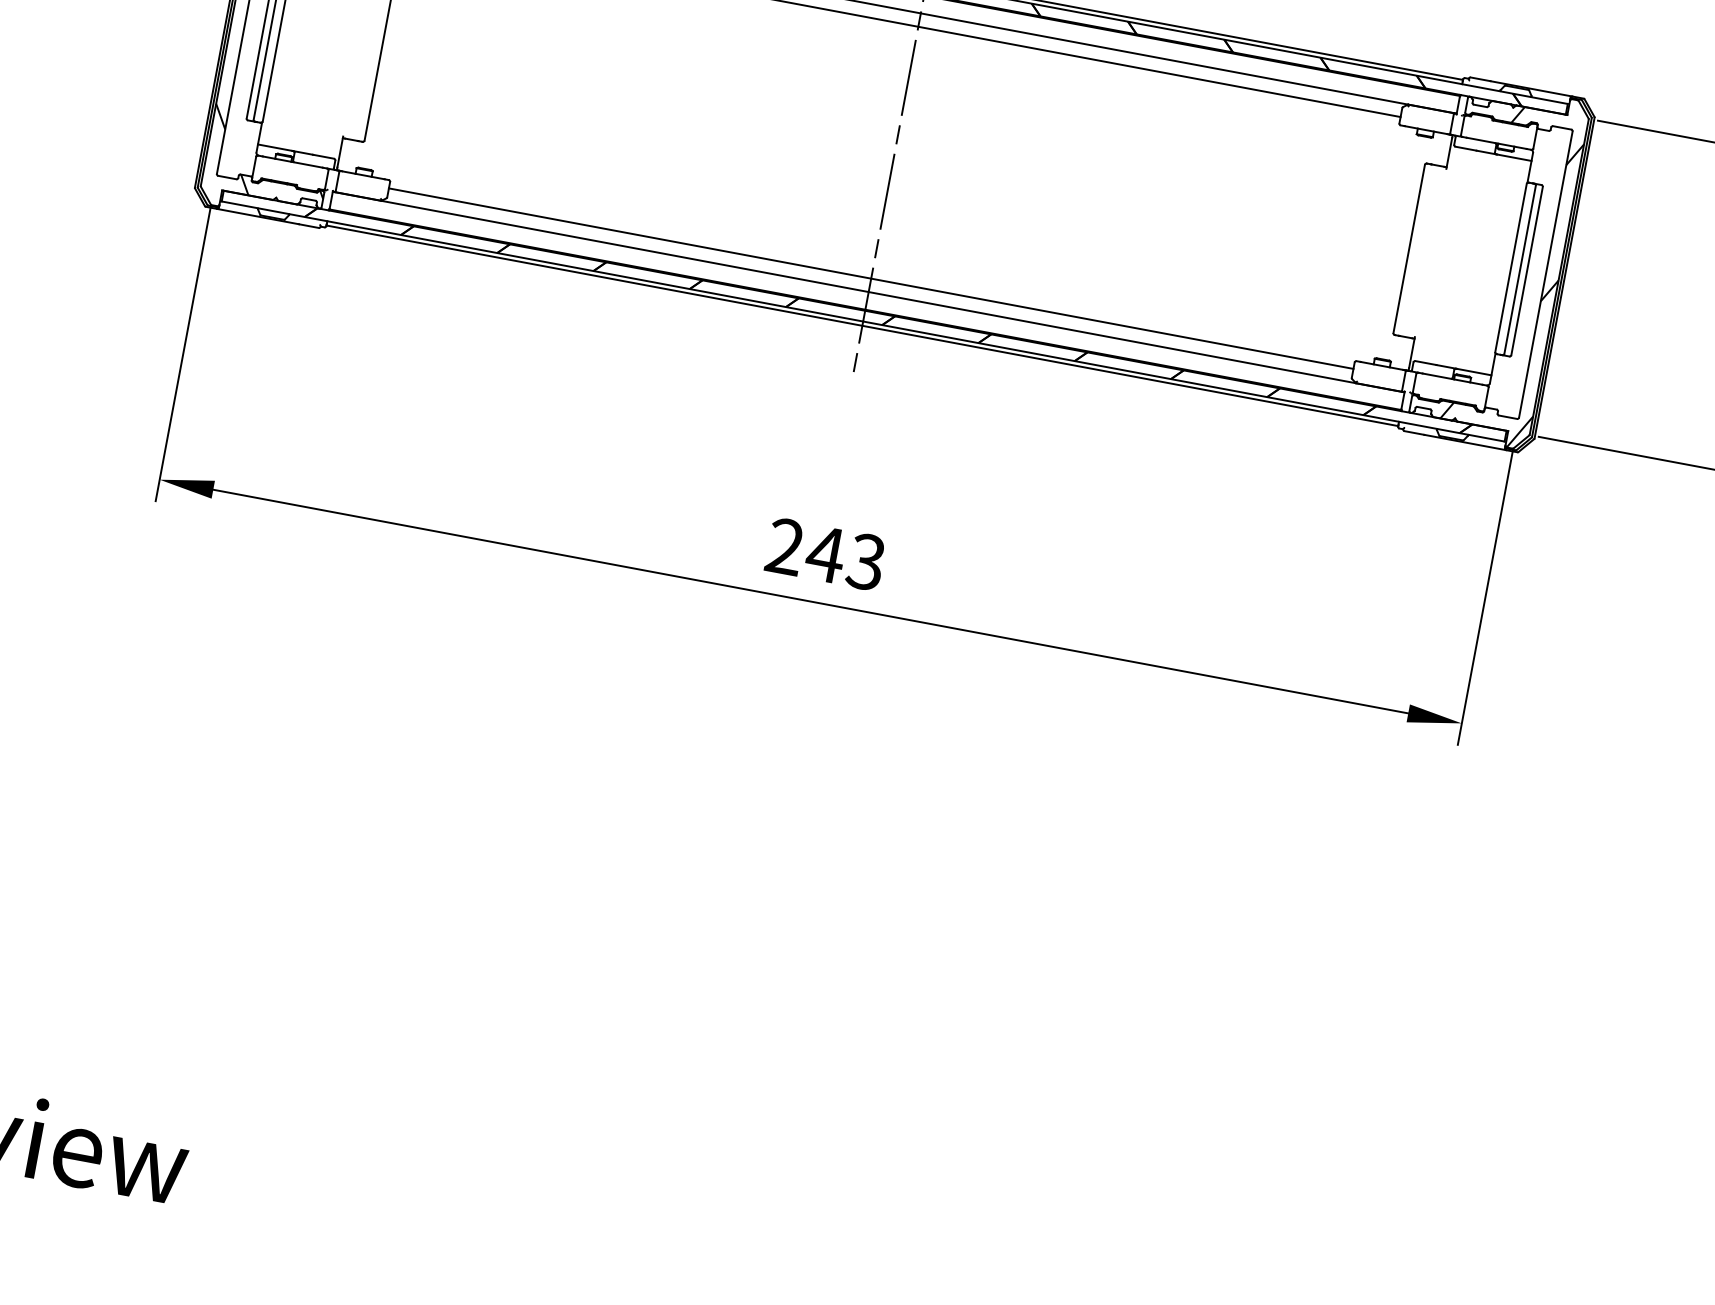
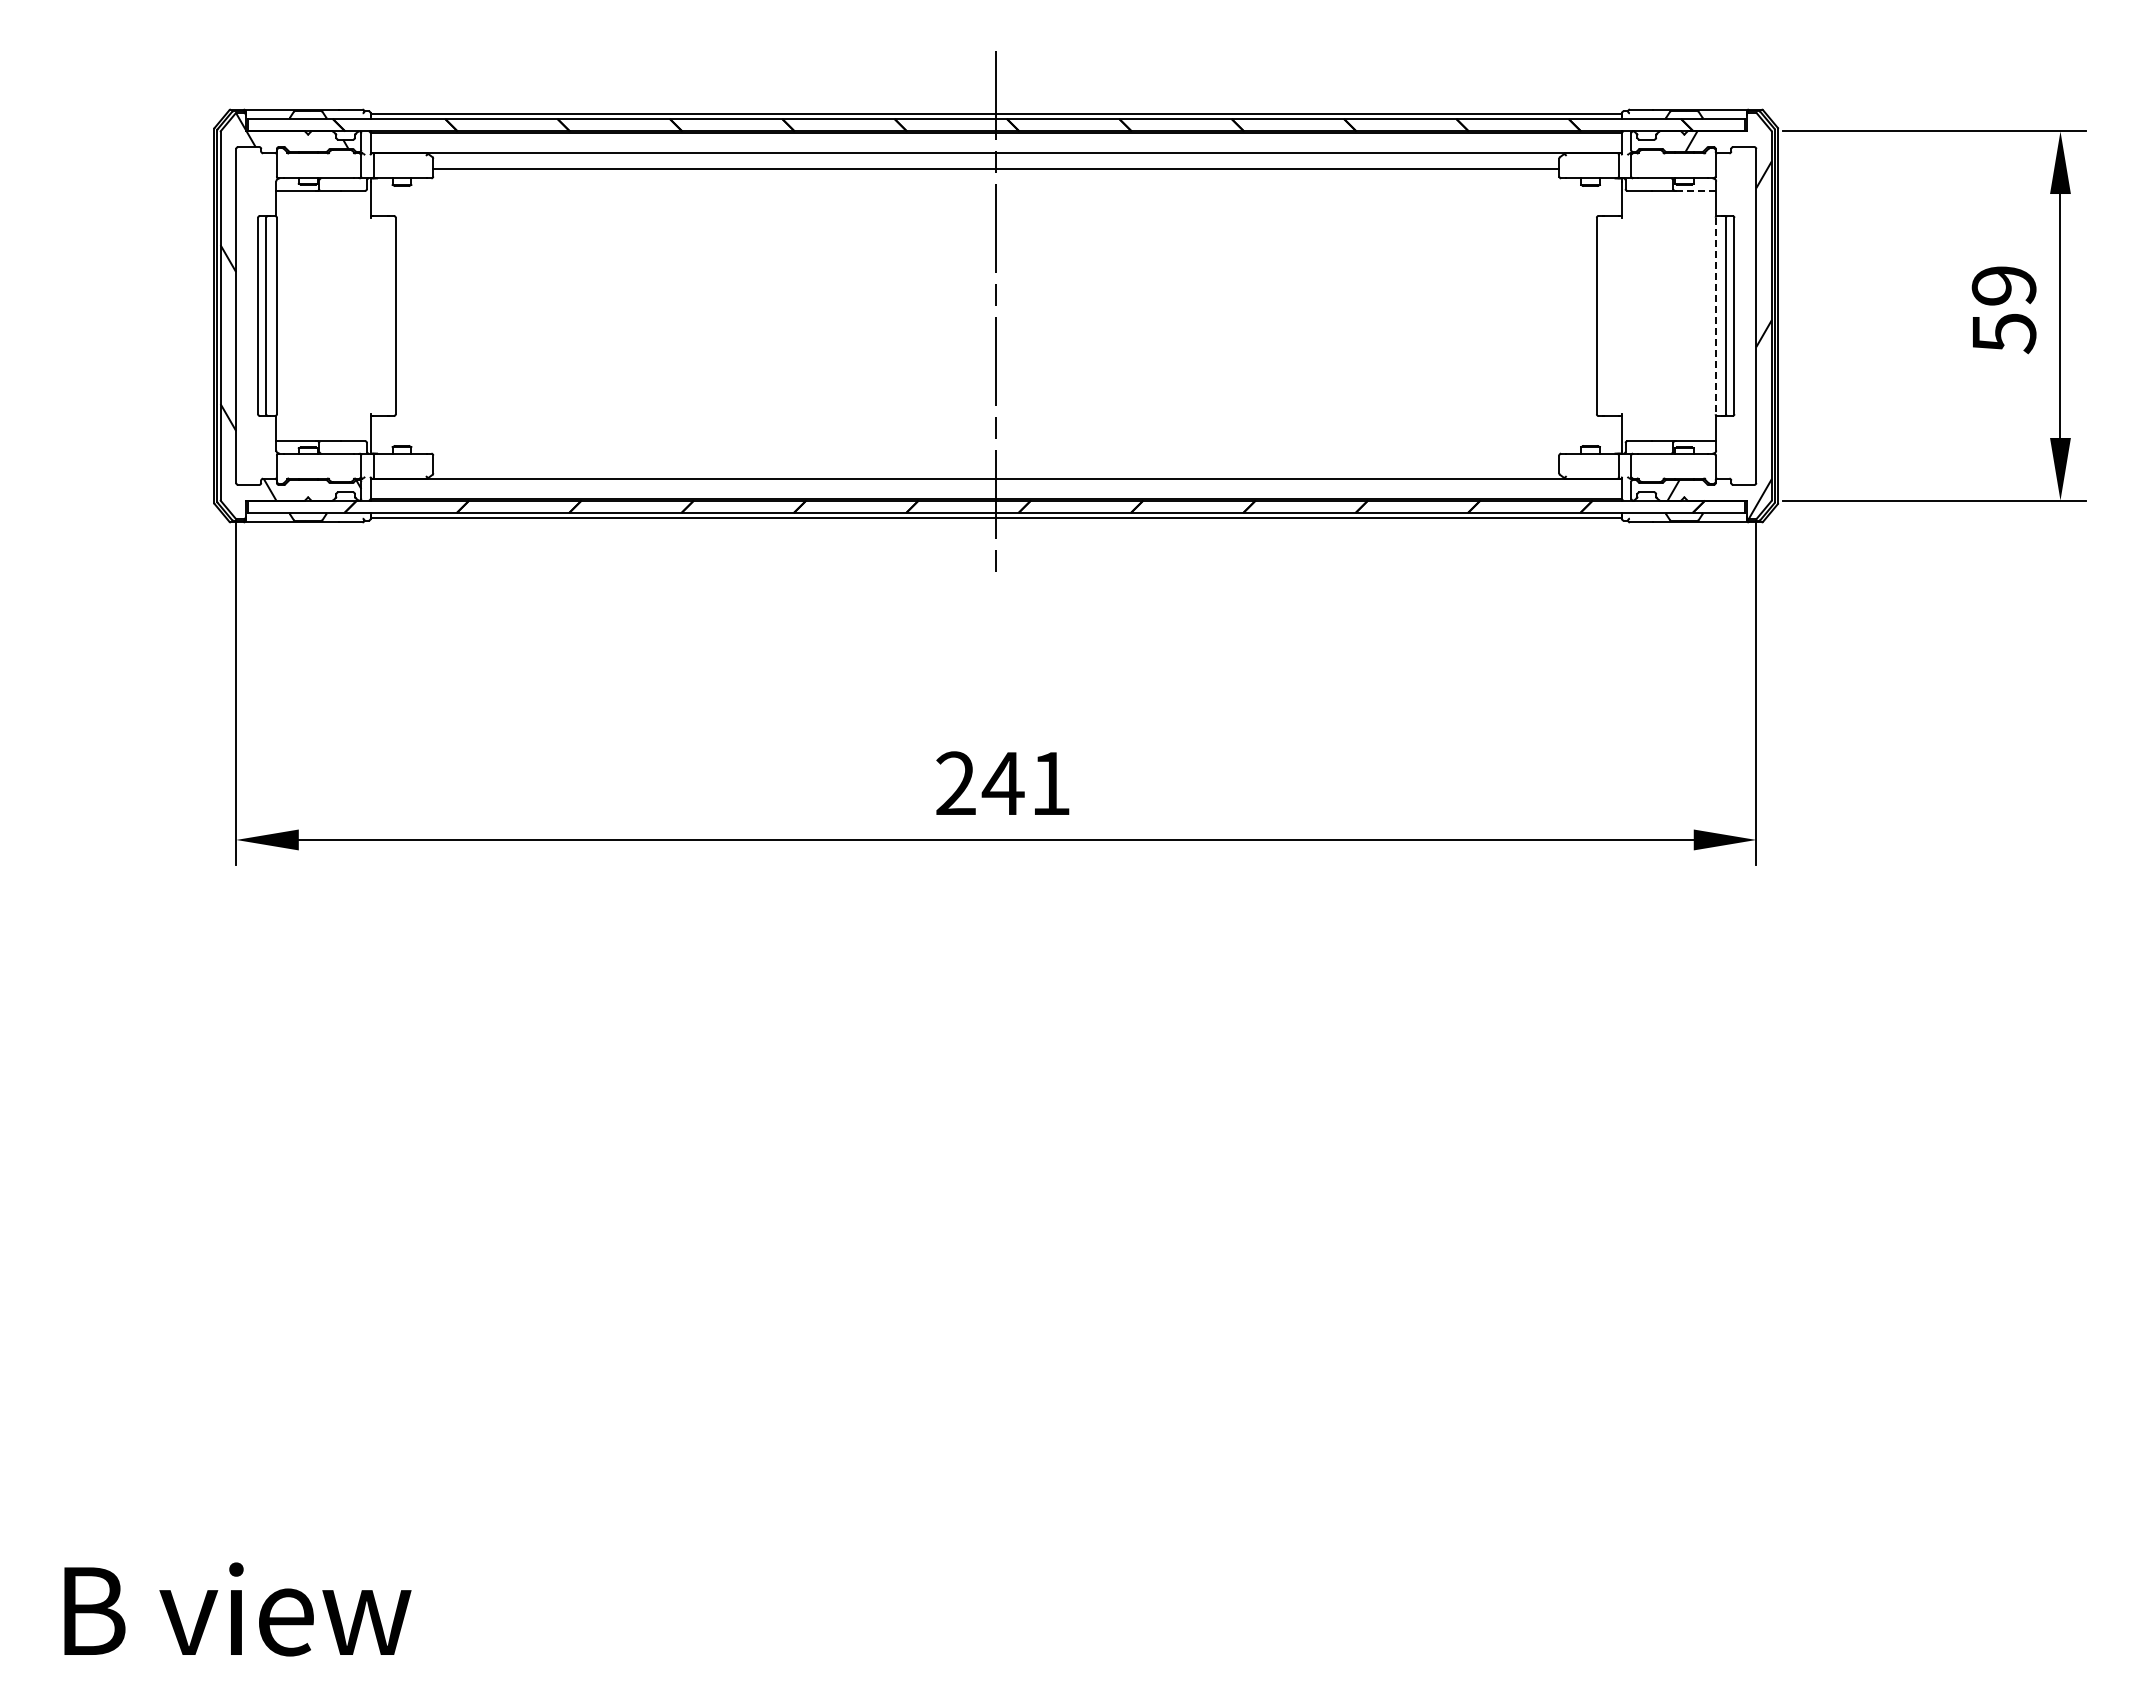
line: (1514, 157) -> (1696, 190), solid -> dashed
line: (1510, 268) -> (1715, 316), solid -> dashed
line: (871, 279) -> (996, 463), removed
text: (865, 561) -> (1049, 783), 243 -> 241

